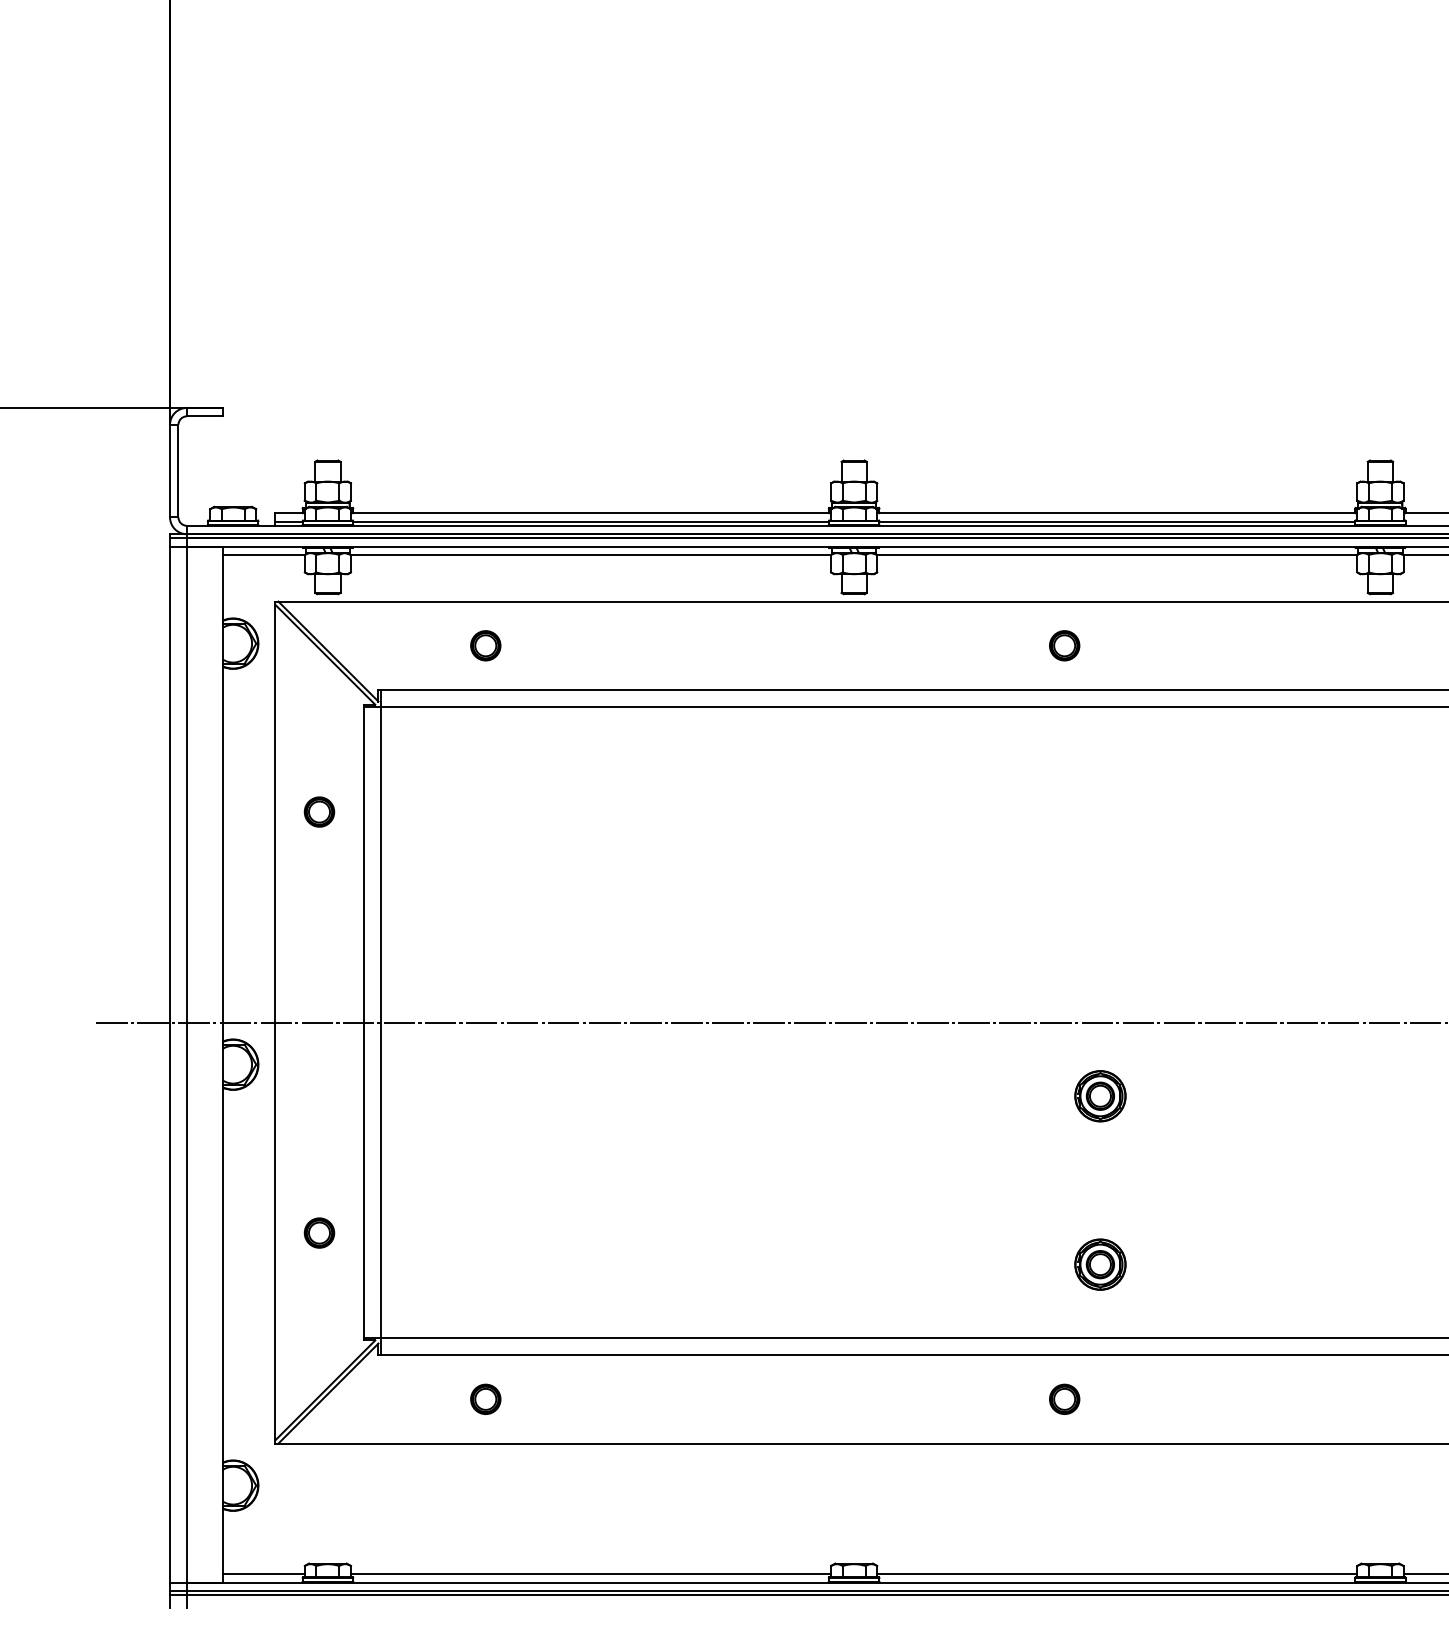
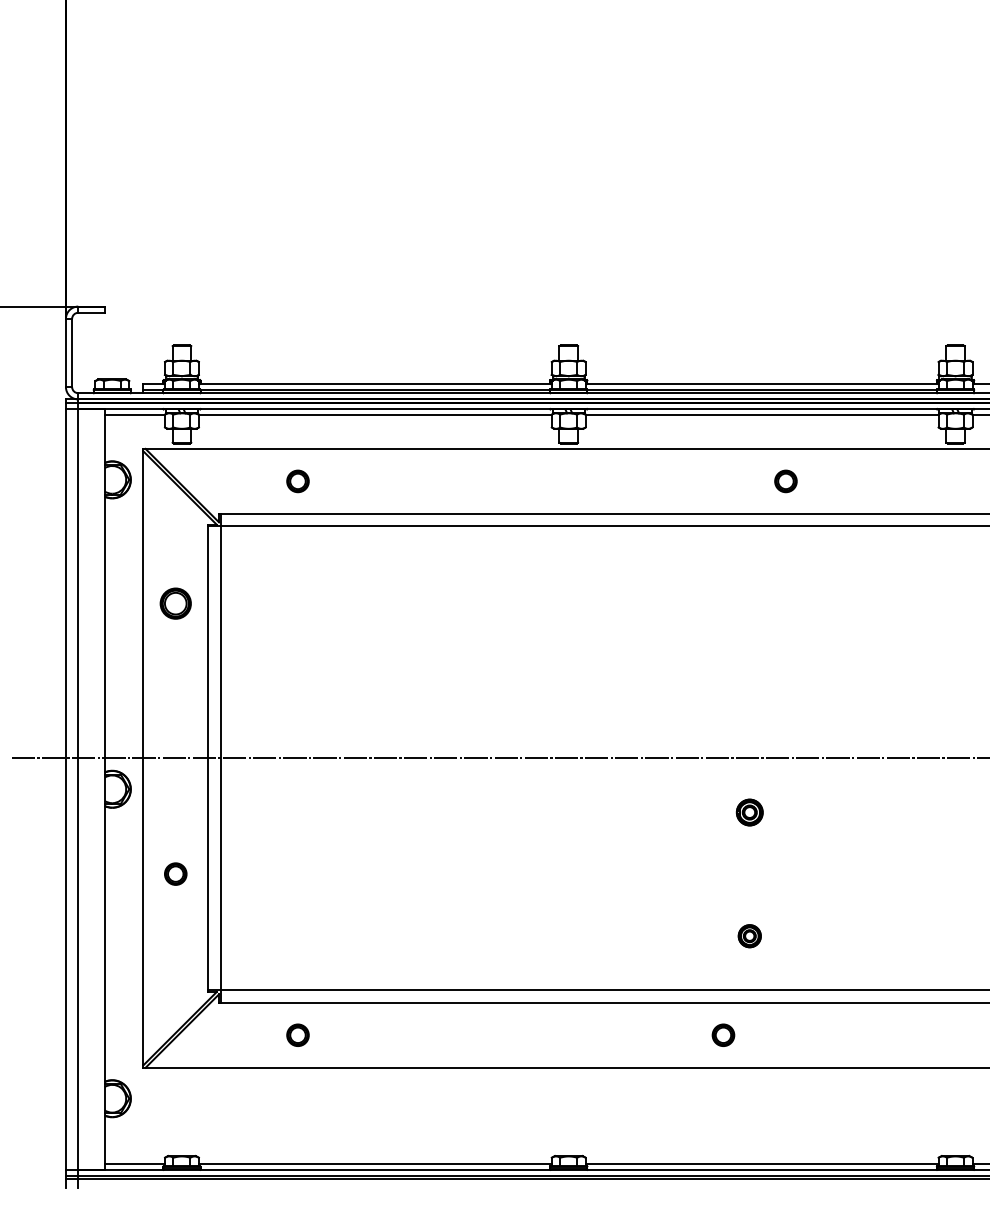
part: (1064, 645) -> (785, 481), moved
part: (319, 811) -> (175, 603), size x1.4
part: (1100, 1096) -> (749, 812), size x0.7
part: (319, 1232) -> (175, 873), moved
part: (1100, 1264) -> (749, 936), size x0.6

